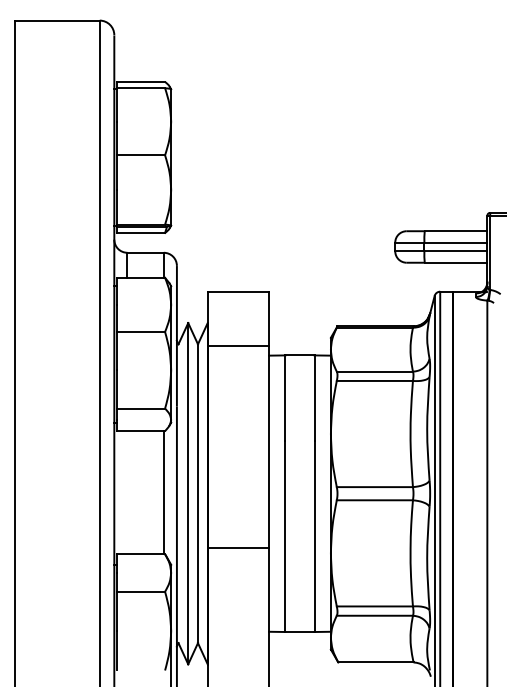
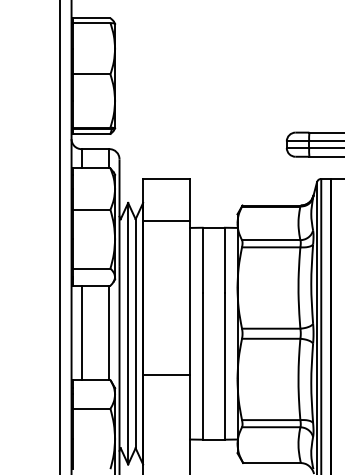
line: (127, 492) -> (81, 332), added

